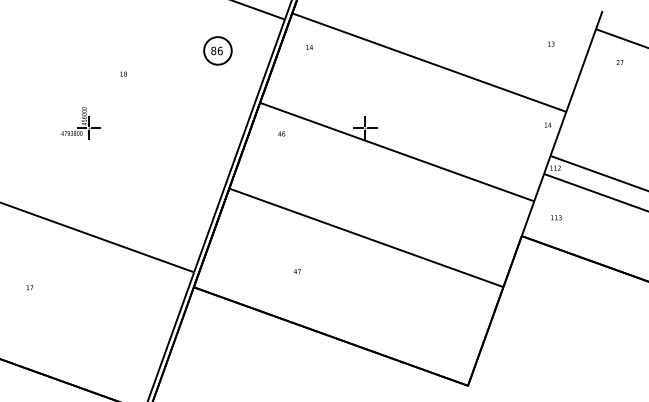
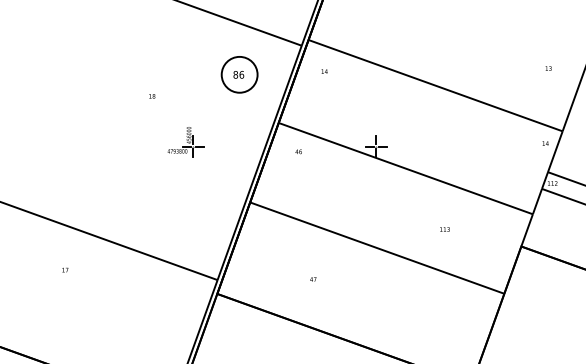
circle: (217, 50) -> (239, 74), size x1.4
part: (80, 123) -> (185, 142), moved
text: (556, 217) -> (445, 229), moved
text: (29, 287) -> (64, 270), moved

